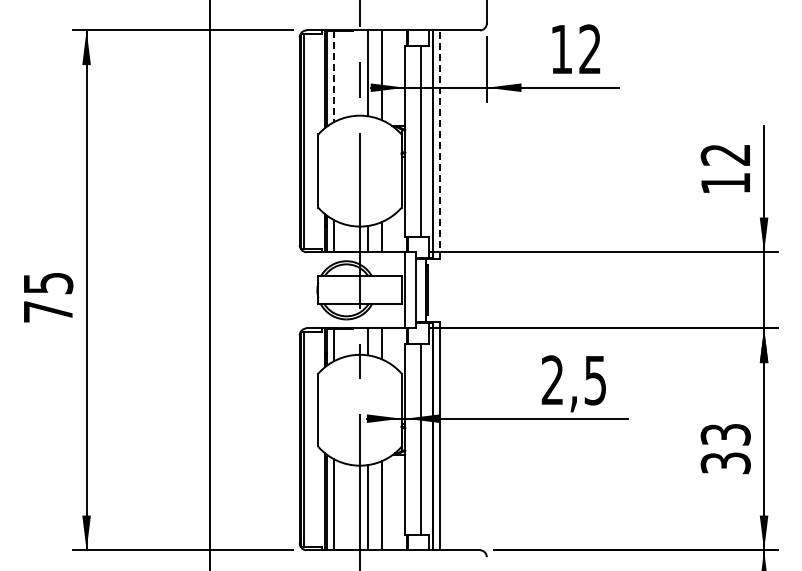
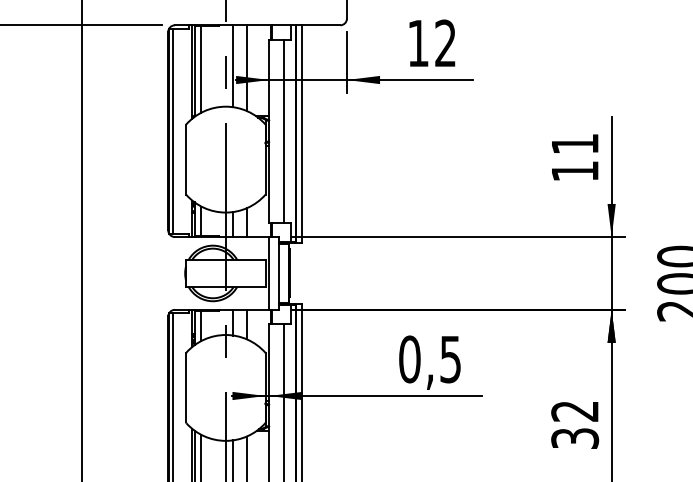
line: (334, 77) -> (201, 70), dashed -> solid
line: (439, 144) -> (301, 134), dashed -> solid
text: (724, 154) -> (573, 143), 12 -> 11
text: (552, 380) -> (409, 359), 2,5 -> 0,5
text: (725, 434) -> (574, 411), 33 -> 32

